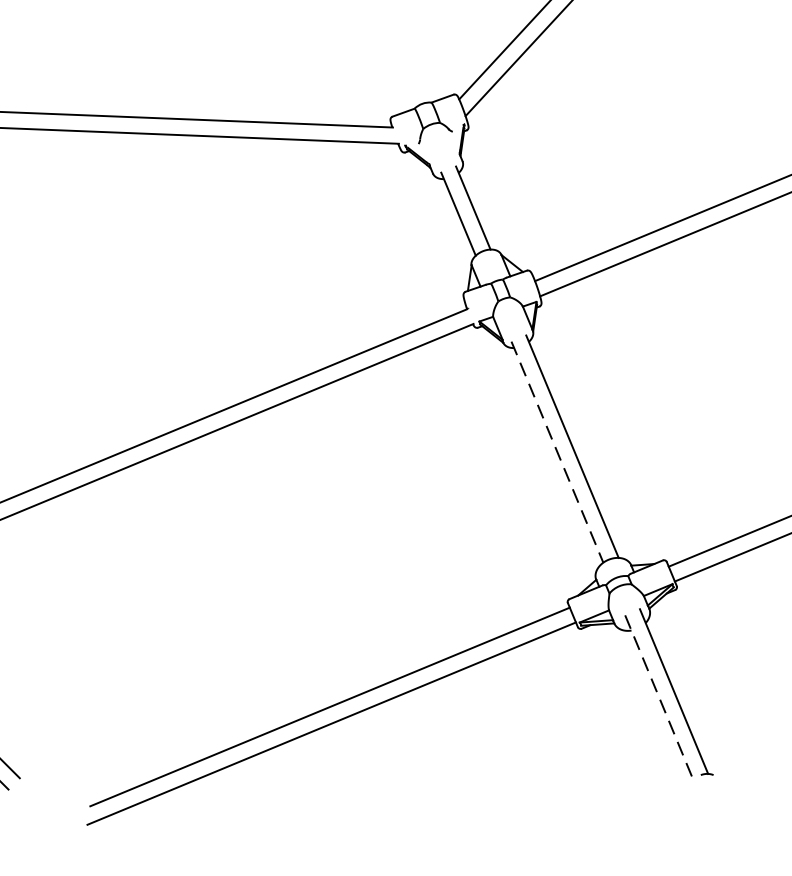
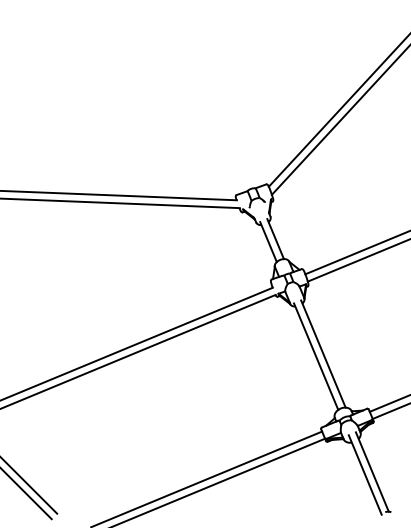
line: (558, 451) -> (316, 356), dashed -> solid
line: (659, 696) -> (365, 474), dashed -> solid

